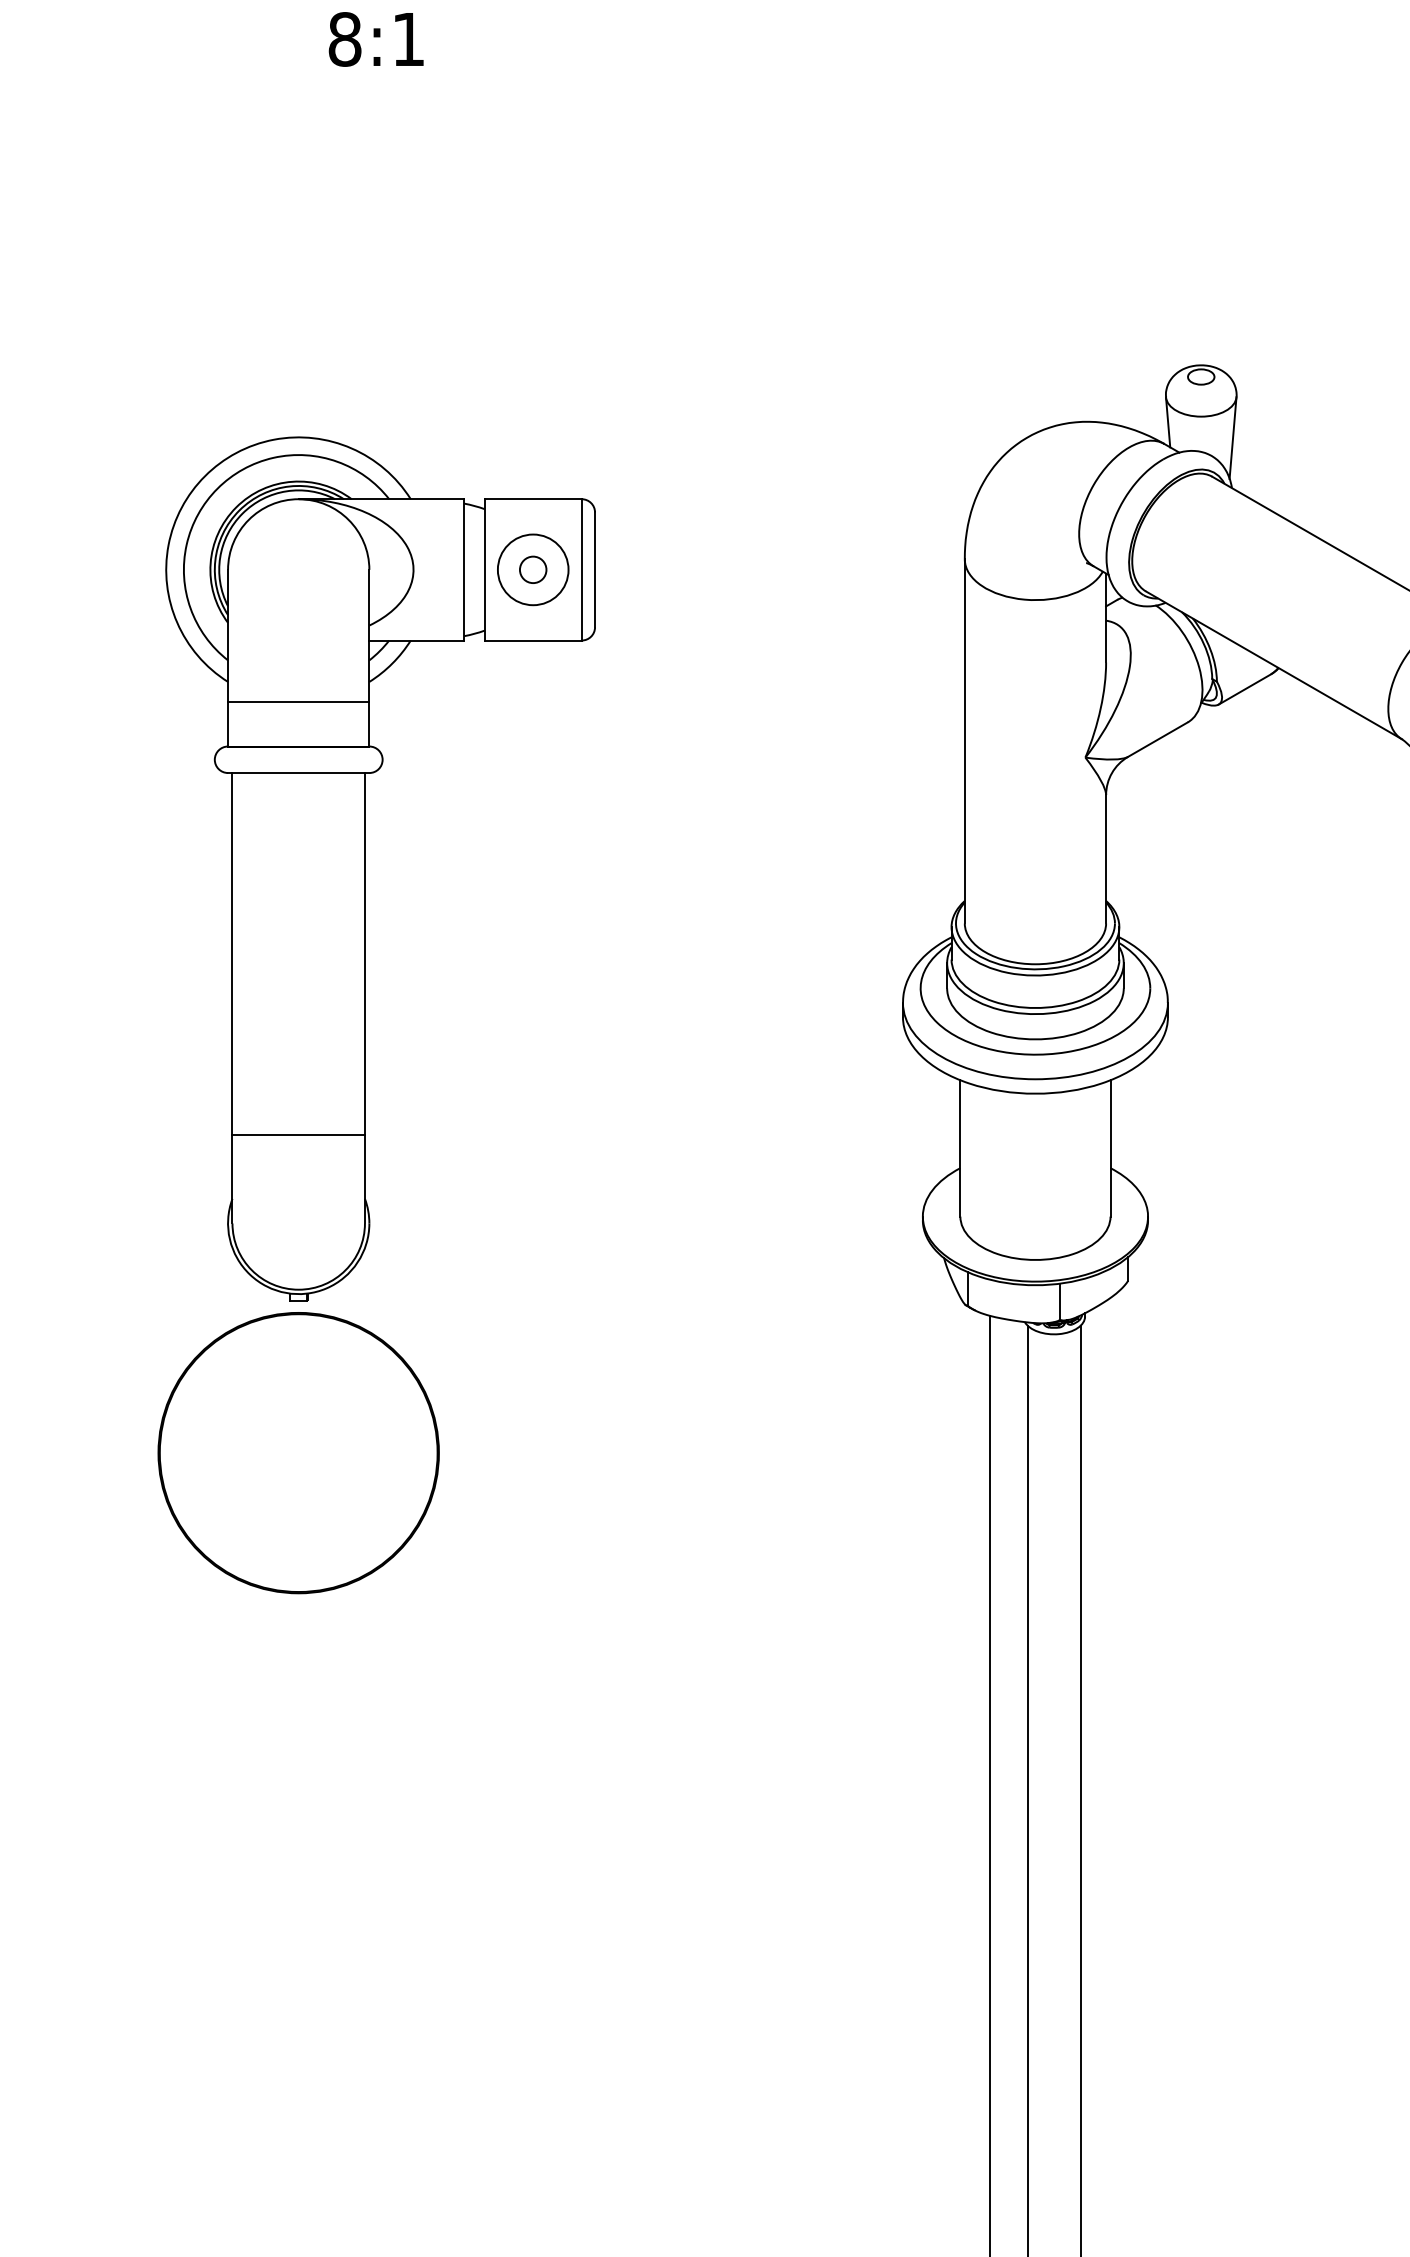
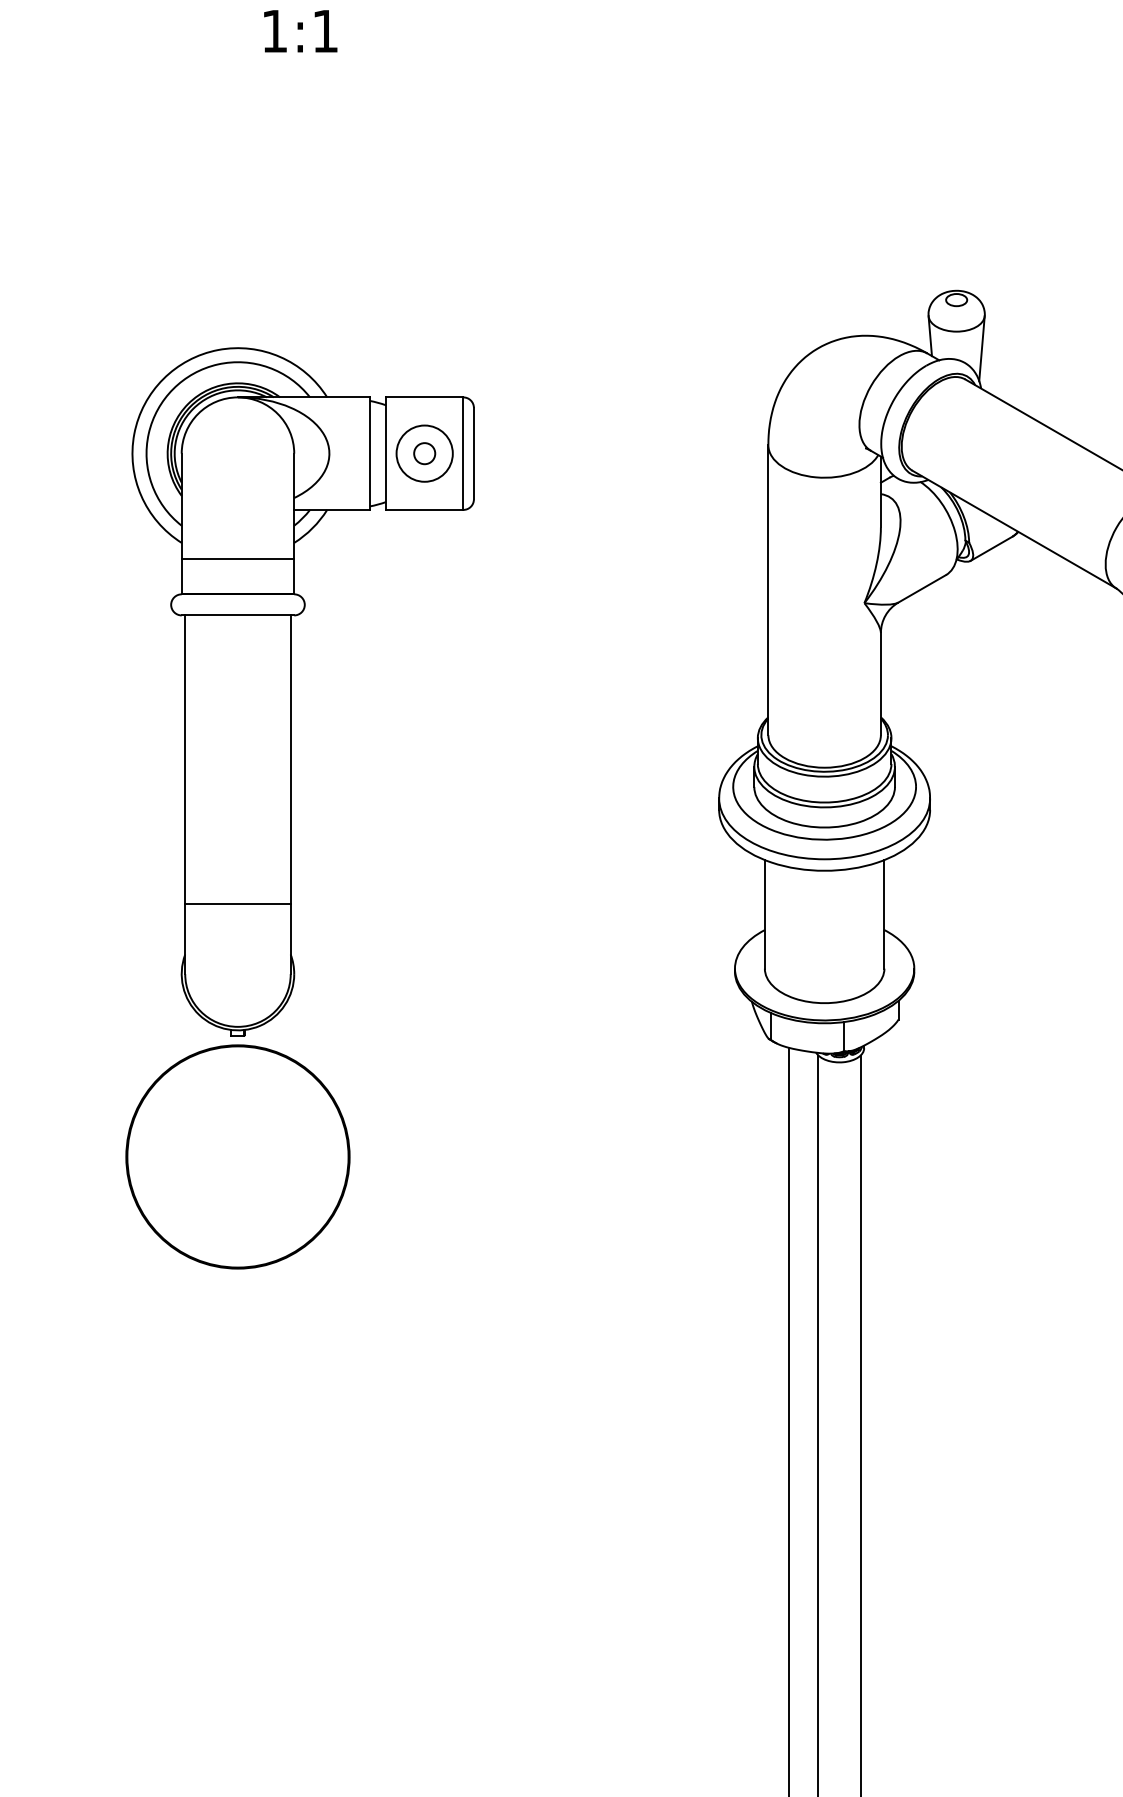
text: (344, 39) -> (274, 31), 8:1 -> 1:1

